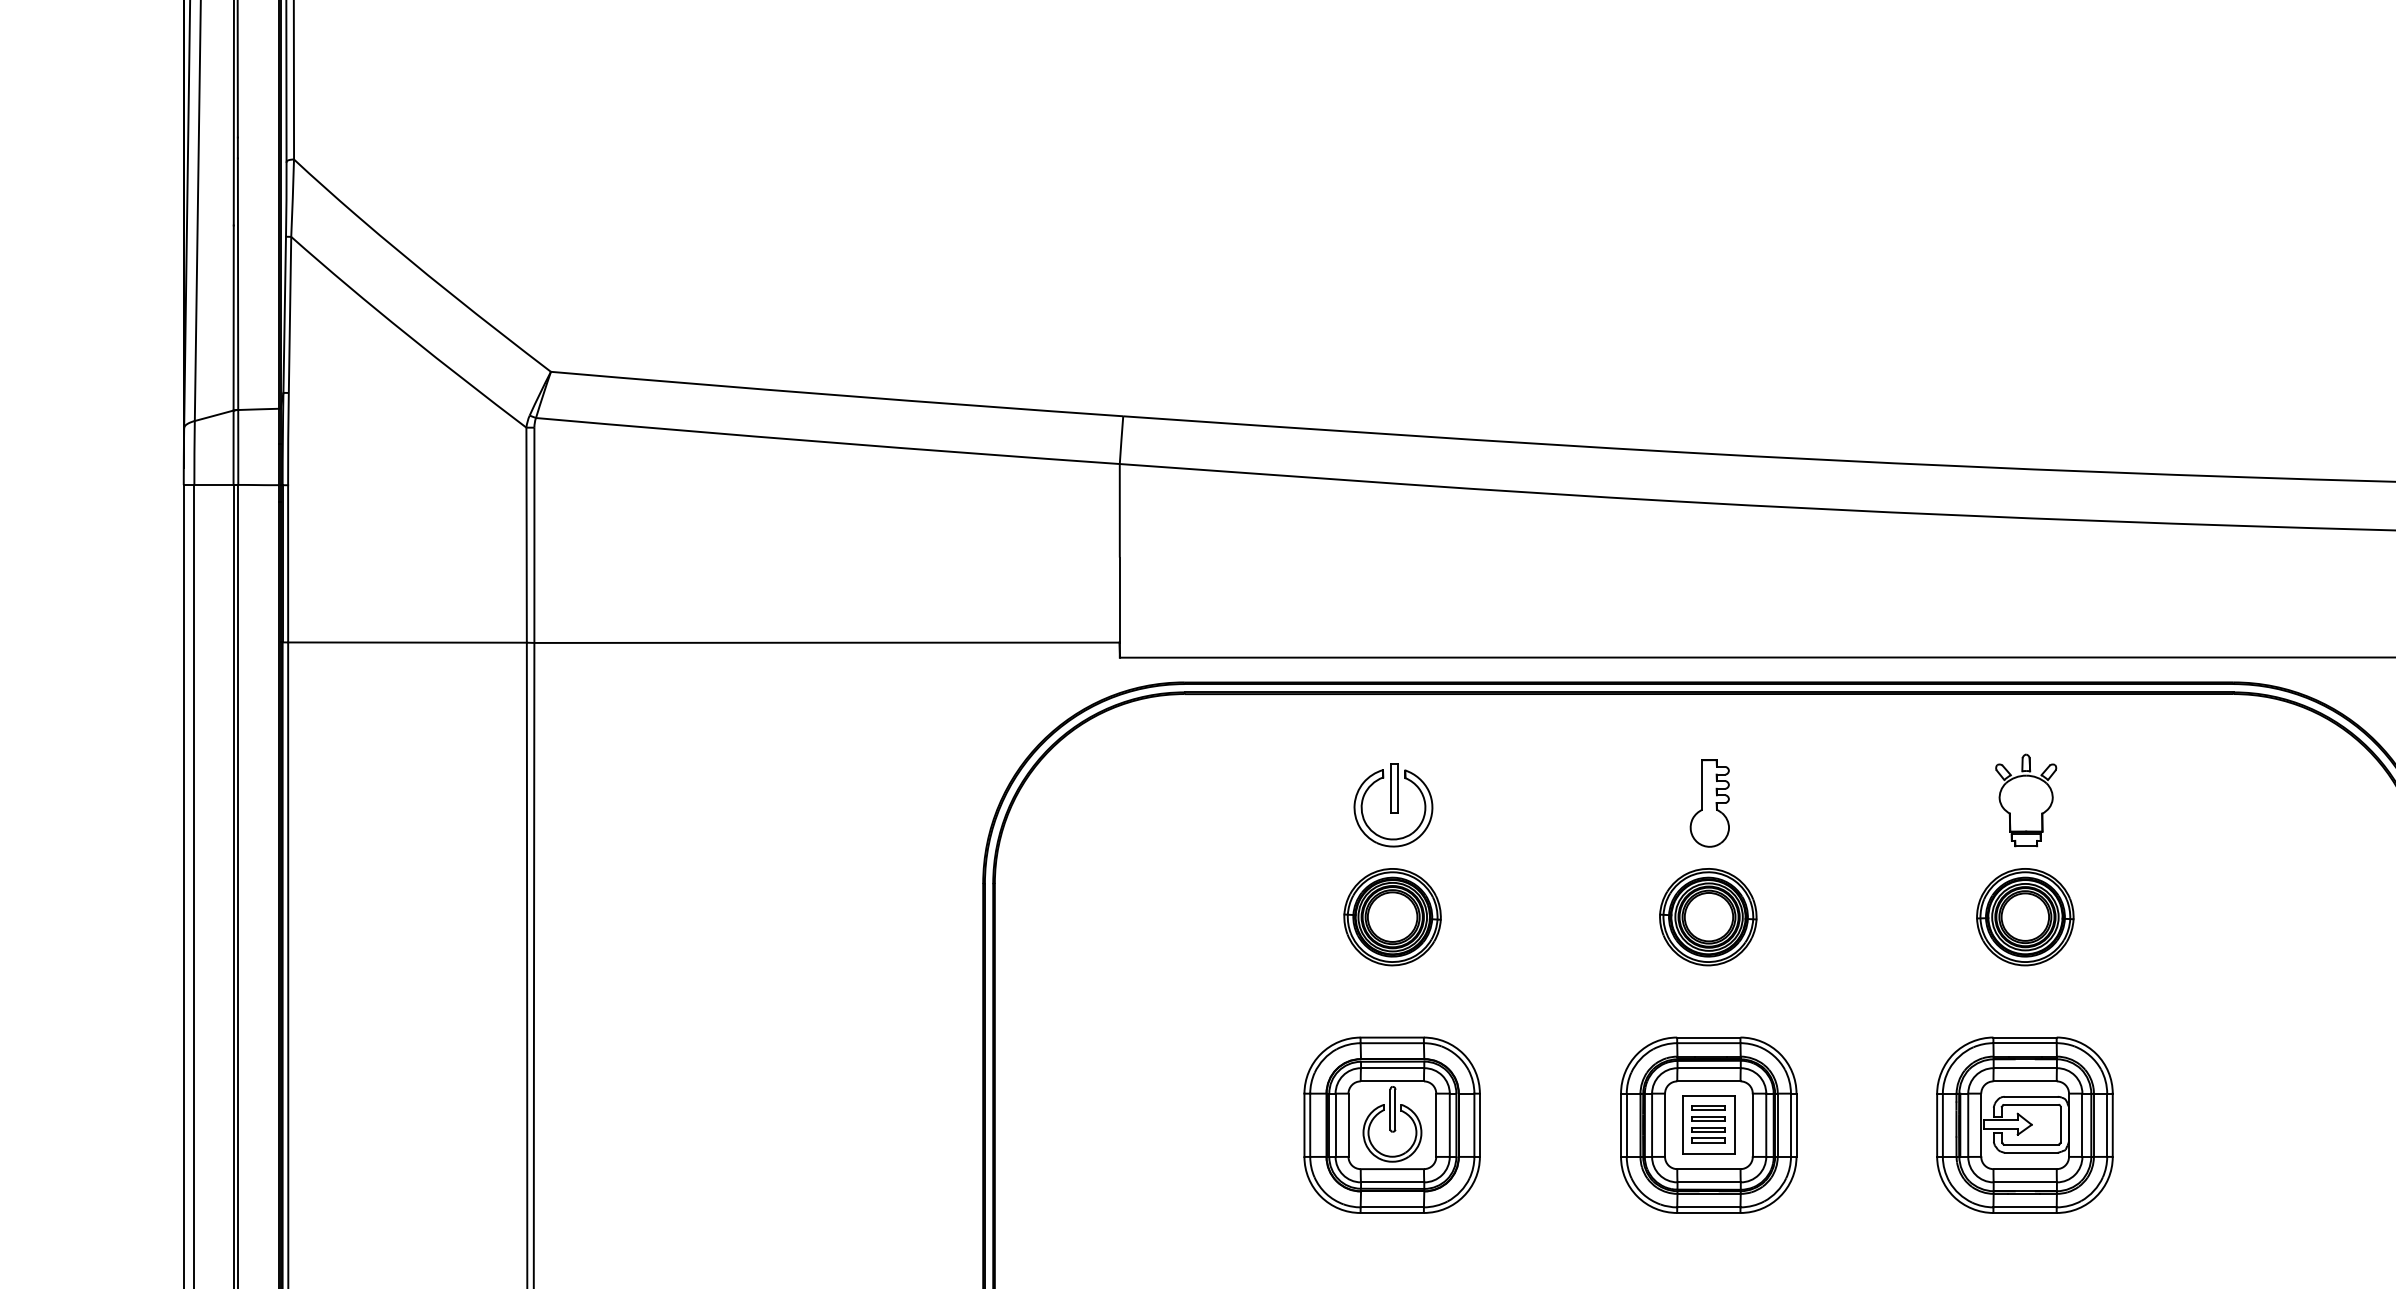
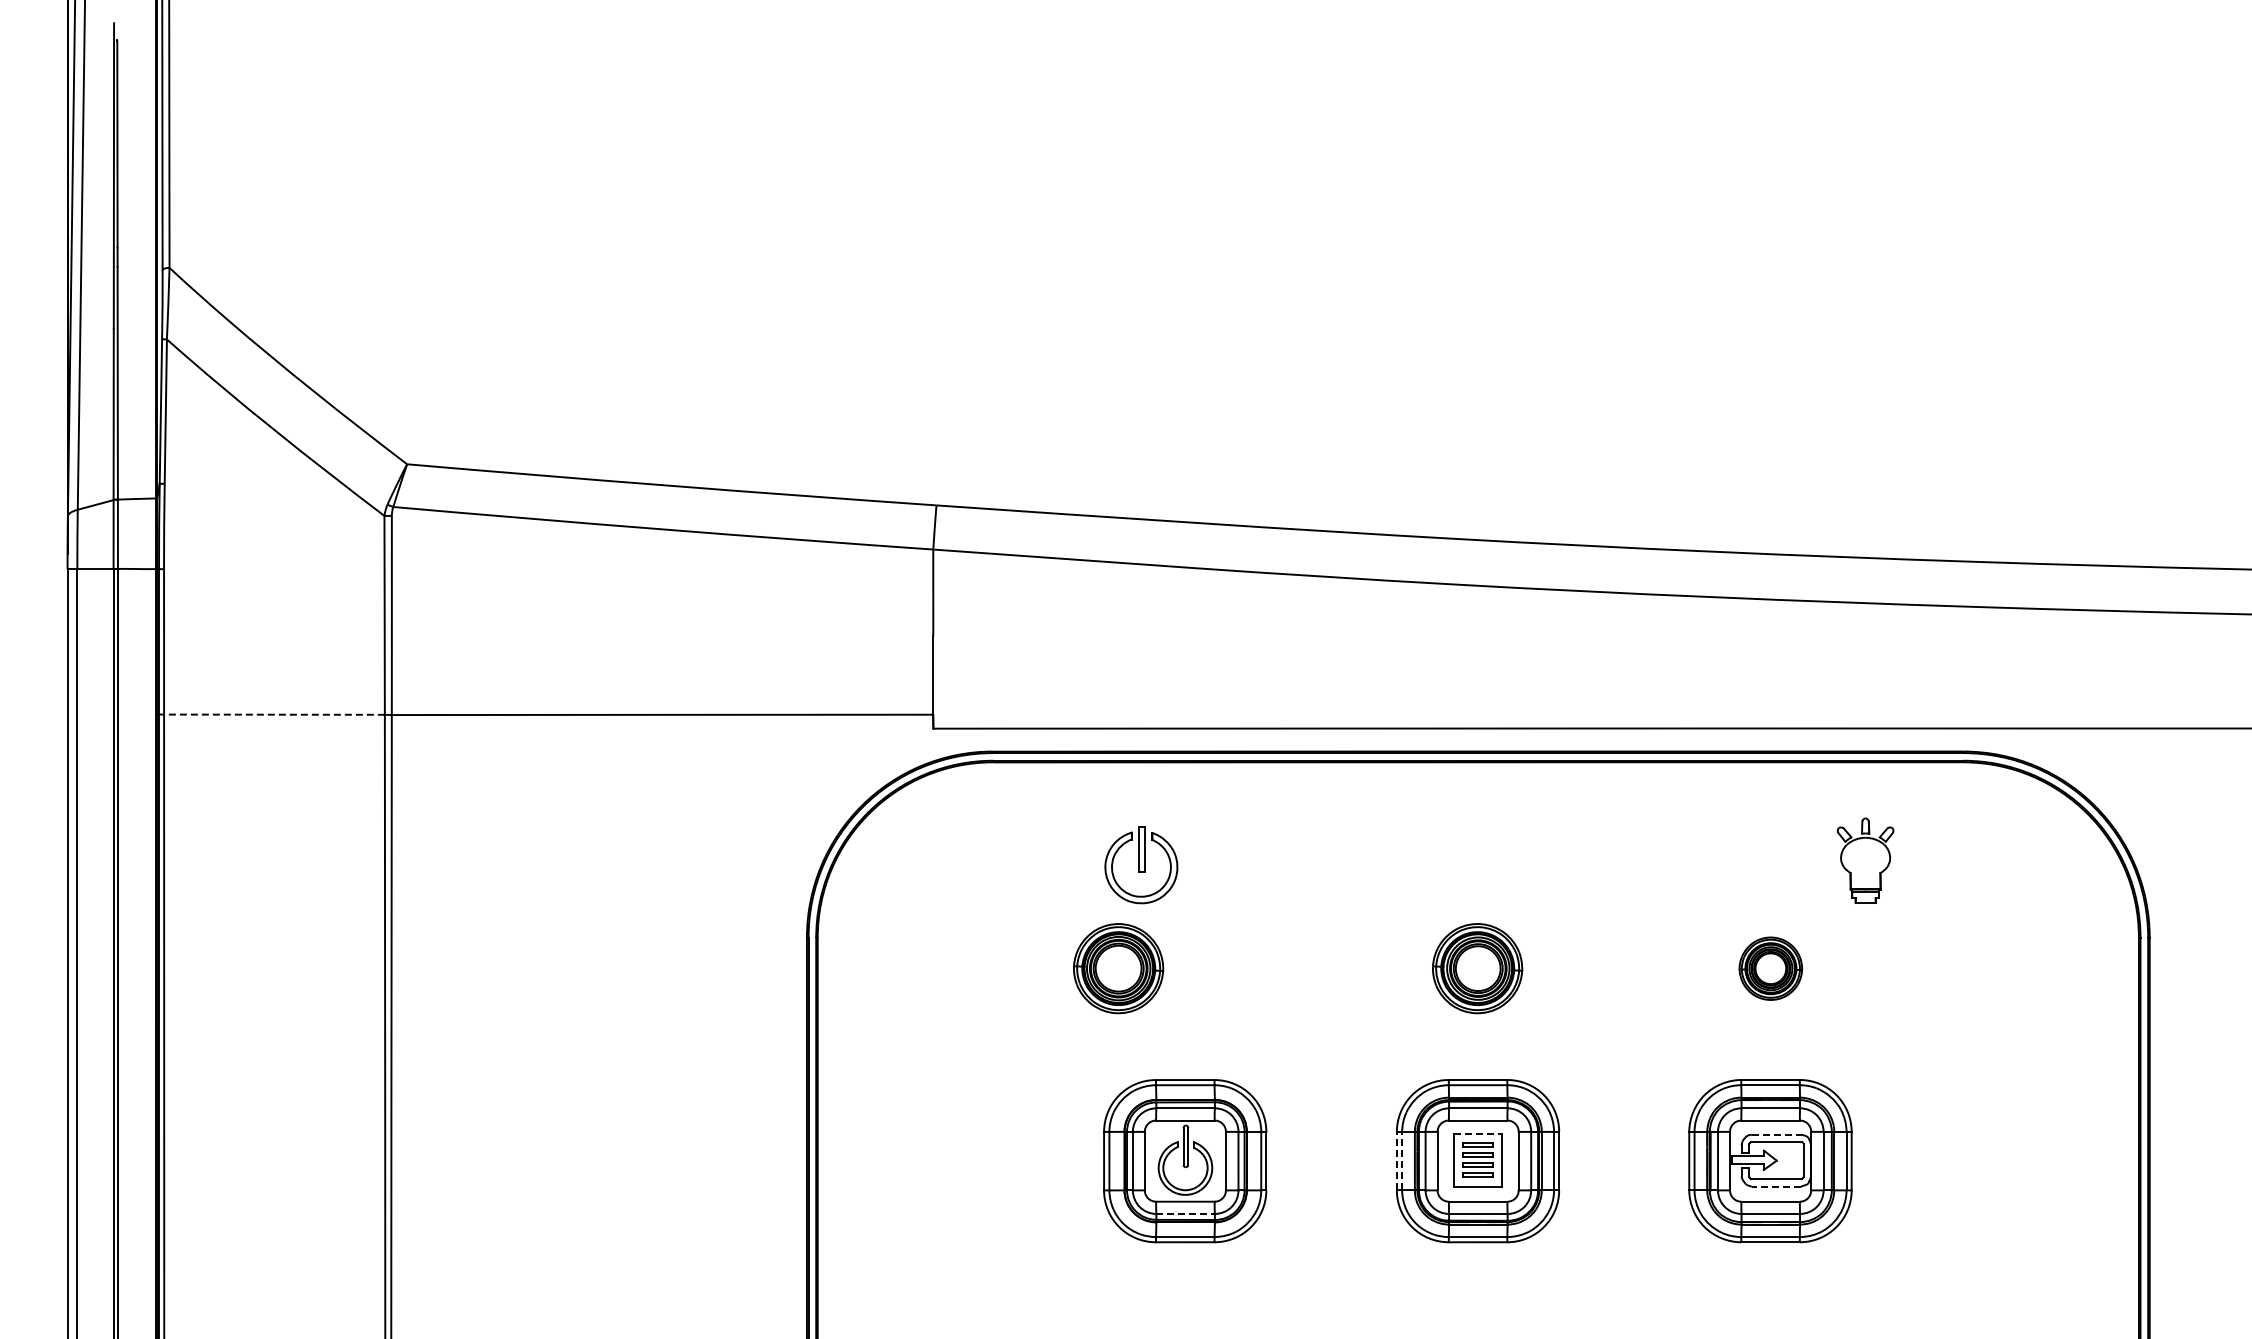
line: (406, 642) -> (273, 714), solid -> dashed
part: (2026, 800) -> (1865, 860), moved
part: (1709, 803) -> (1478, 863), removed
part: (1393, 805) -> (1141, 865), moved
part: (1392, 916) -> (1118, 968), moved
part: (2024, 916) -> (1770, 968), size x0.7
line: (1709, 1095) -> (1478, 1133), solid -> dashed
line: (2031, 1096) -> (1776, 1134), solid -> dashed
line: (1620, 1124) -> (1396, 1160), solid -> dashed
line: (1627, 1124) -> (1402, 1160), solid -> dashed
line: (2030, 1152) -> (1775, 1186), solid -> dashed
line: (1393, 1181) -> (1186, 1213), solid -> dashed

